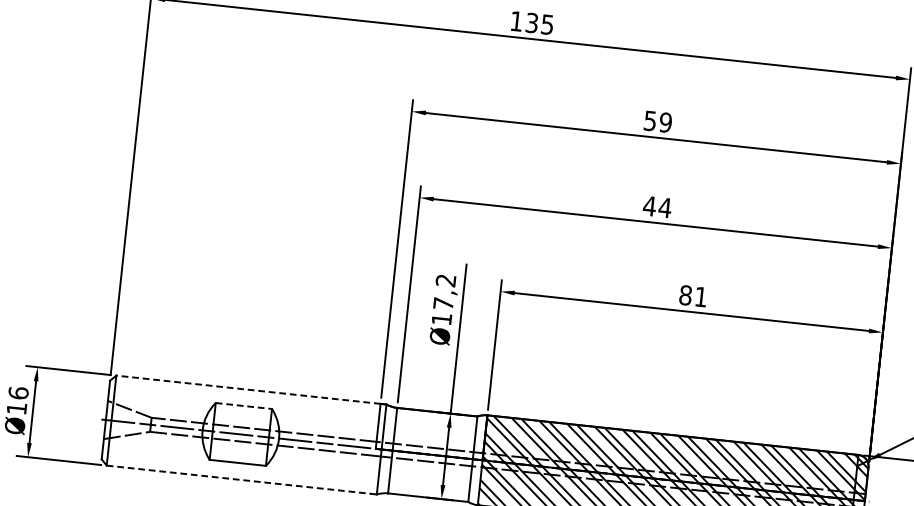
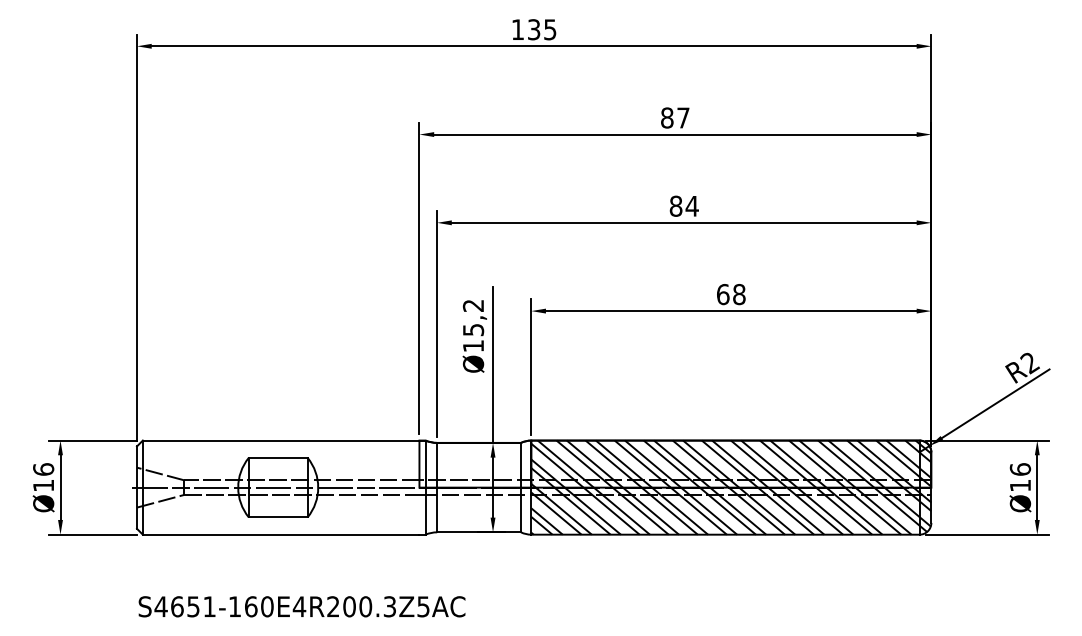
text: (658, 121) -> (675, 117), 59 -> 87
text: (649, 205) -> (675, 205), 44 -> 84
text: (693, 296) -> (731, 294), 81 -> 68
text: (443, 304) -> (473, 330), Ø17,2 -> Ø15,2
line: (247, 389) -> (280, 440), dashed -> solid
line: (244, 405) -> (278, 457), dashed -> solid
line: (239, 479) -> (281, 534), dashed -> solid

